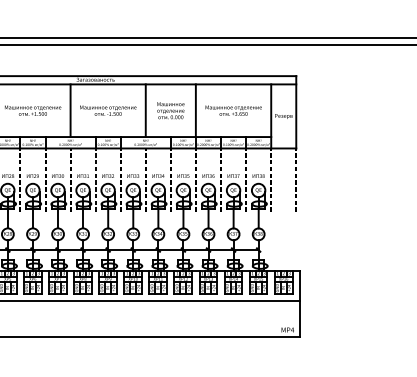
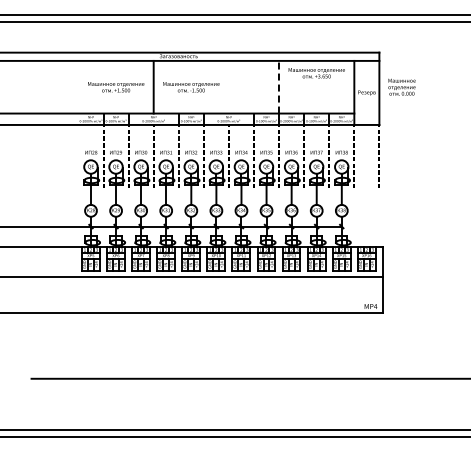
line: (145, 109) -> (228, 86), removed
text: (170, 109) -> (401, 86), moved
line: (195, 109) -> (278, 86), solid -> dashed
text: (233, 110) -> (316, 73), moved

